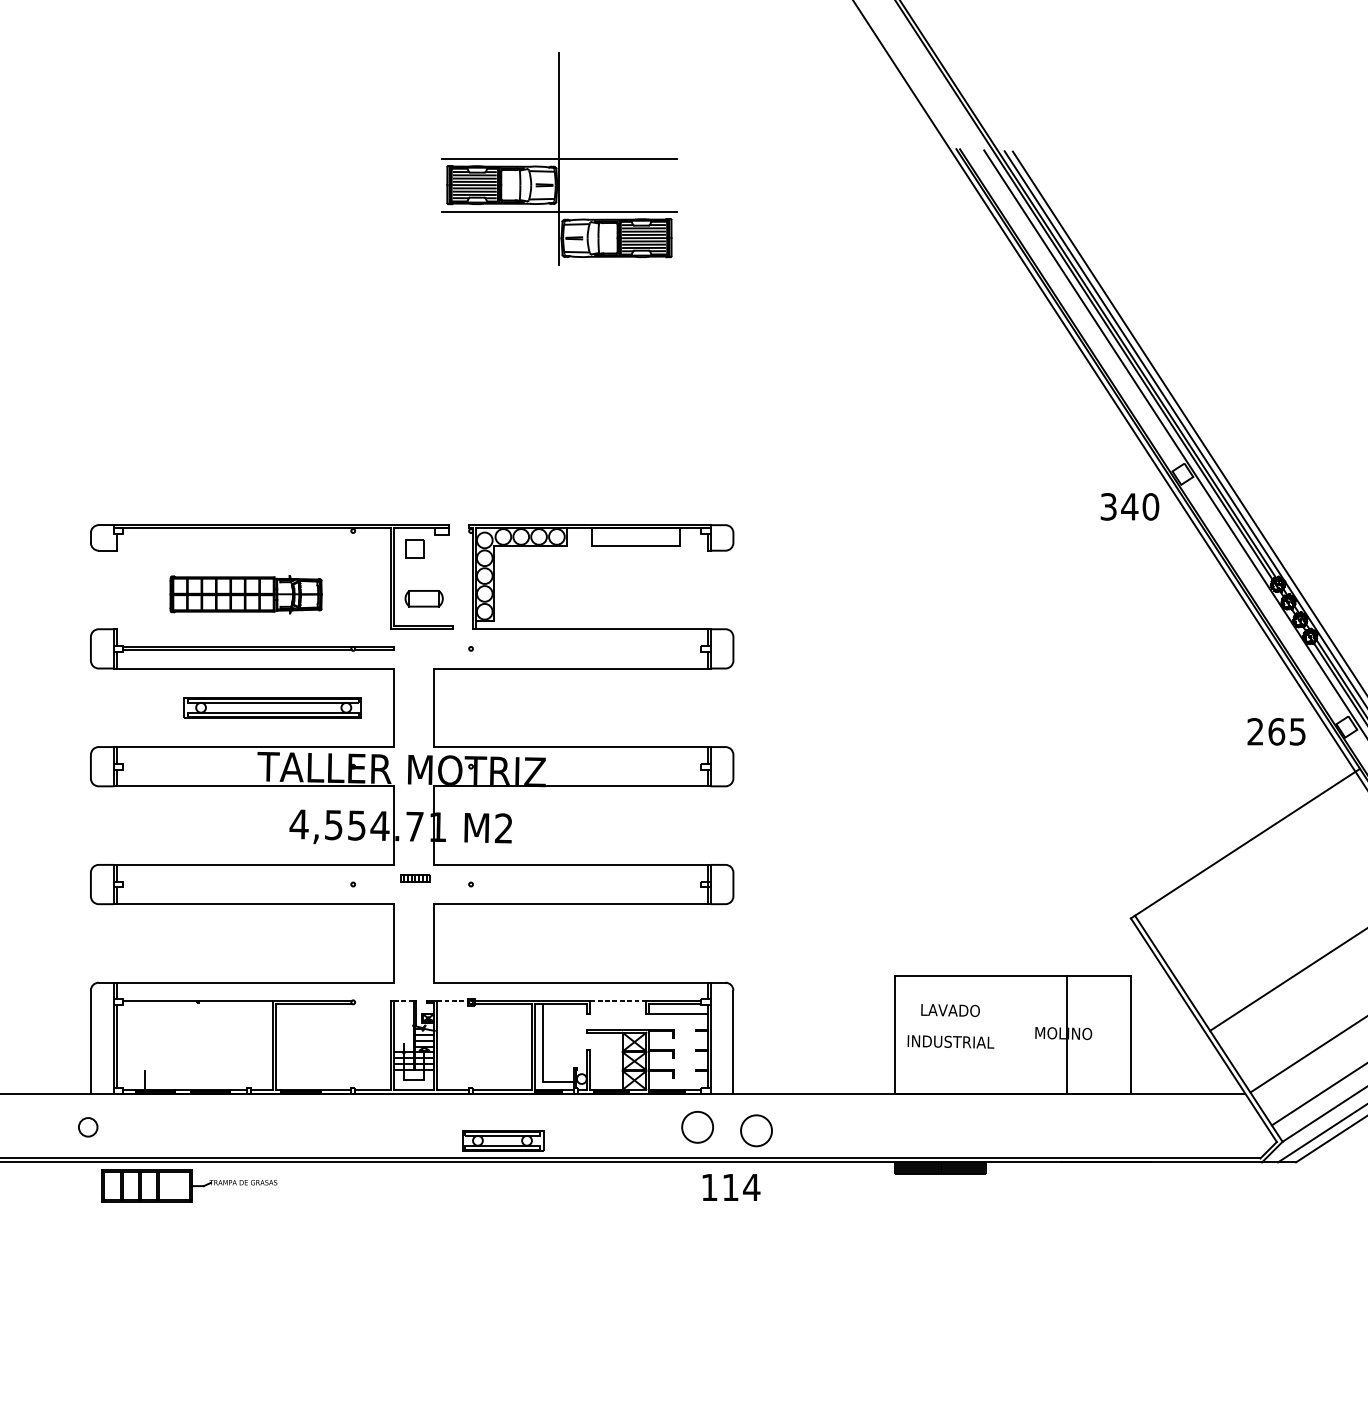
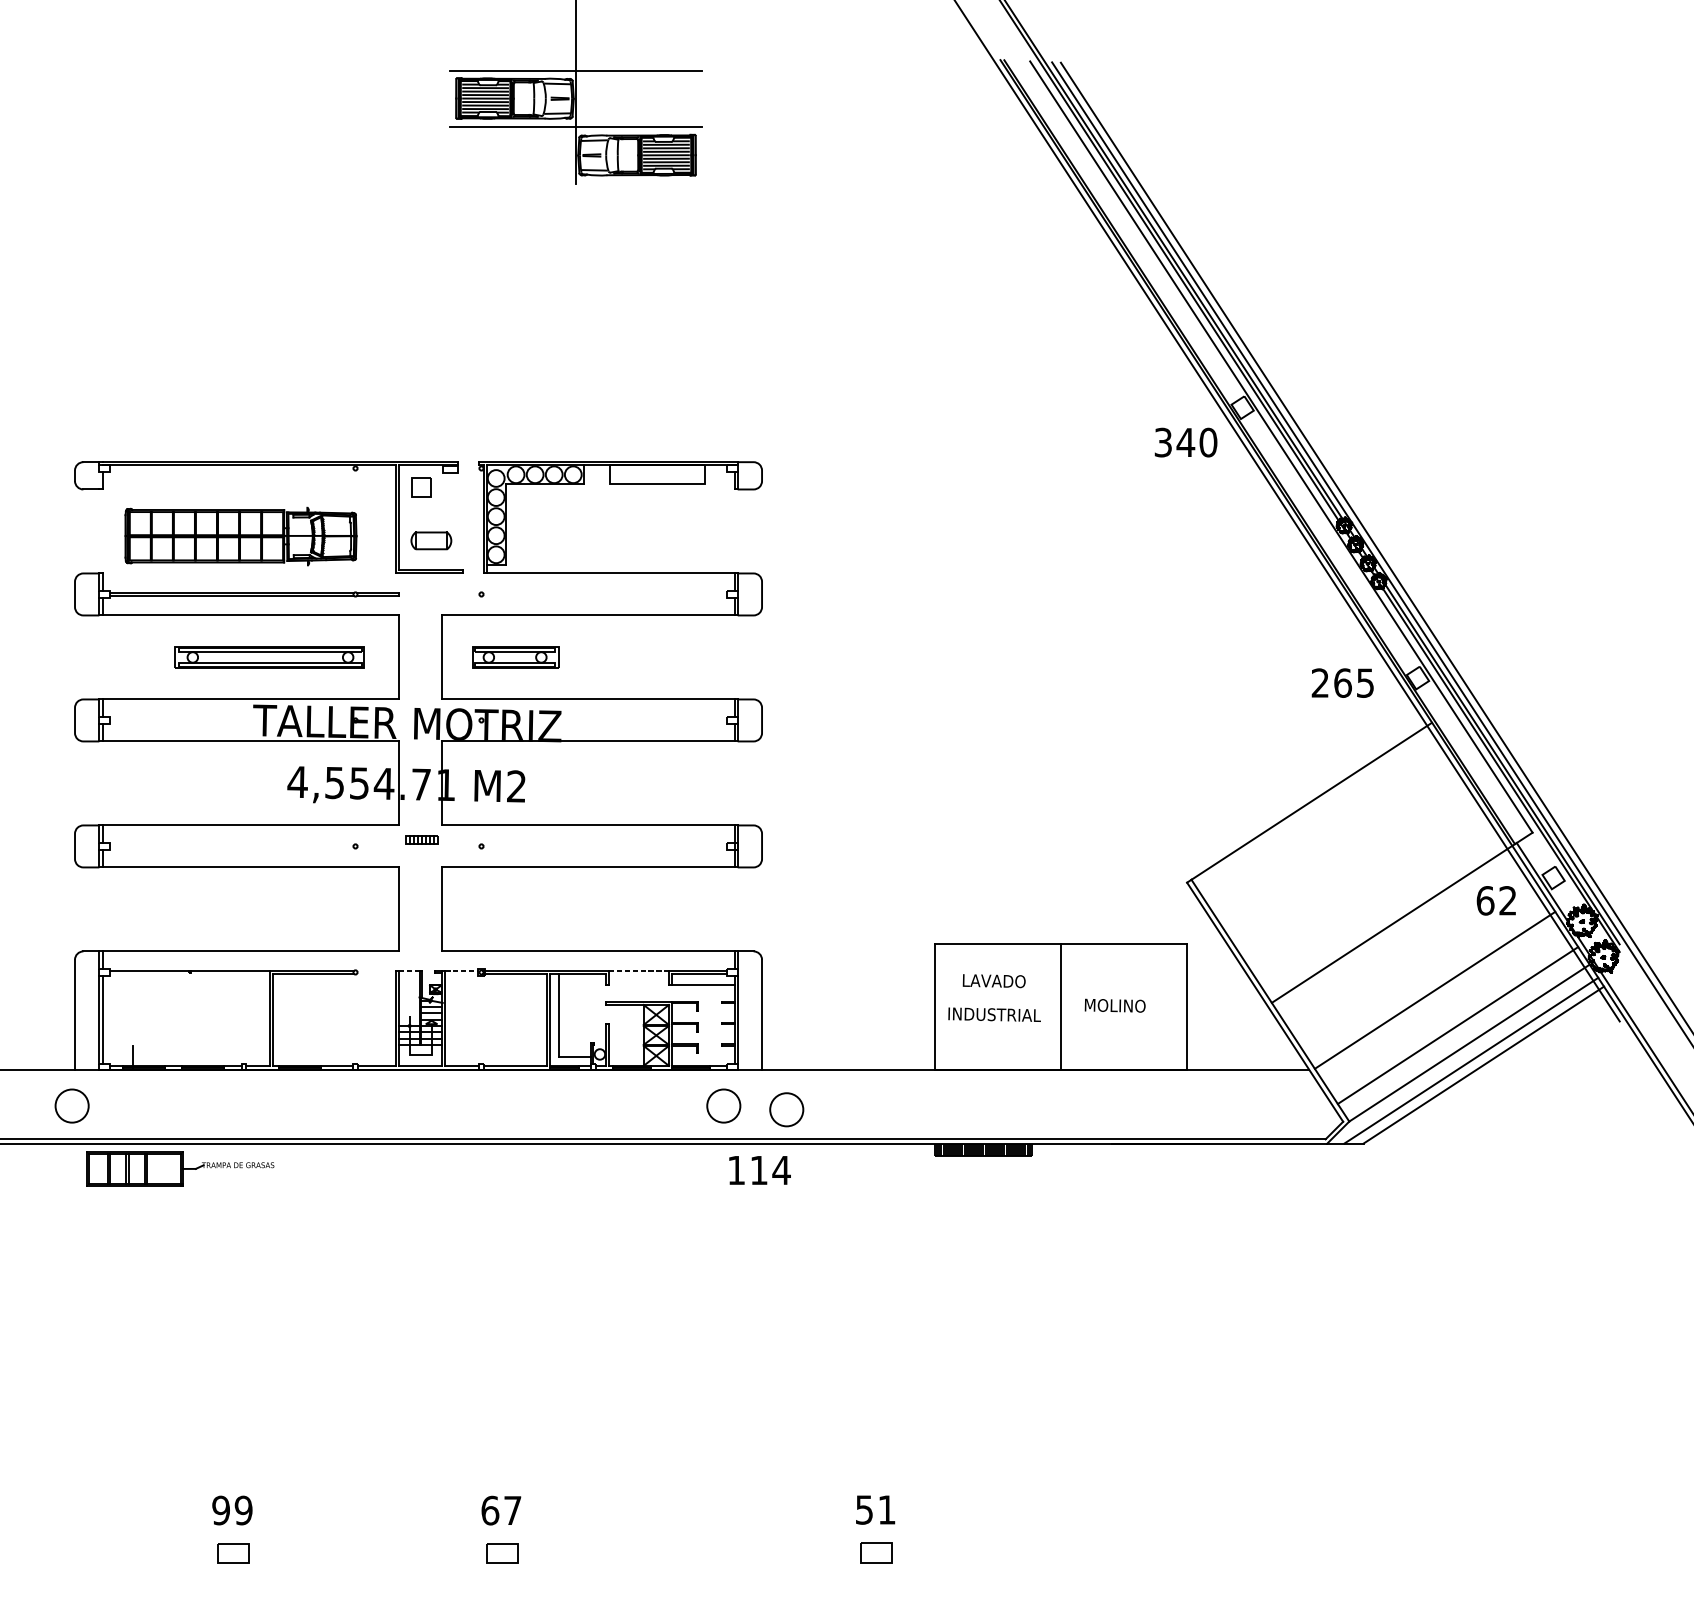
part: (245, 594) -> (240, 536), size x1.43
line: (1067, 1035) -> (1061, 1007), moved
circle: (87, 1126) -> (71, 1105), size x1.67
part: (502, 1140) -> (515, 657), moved

